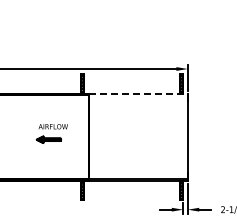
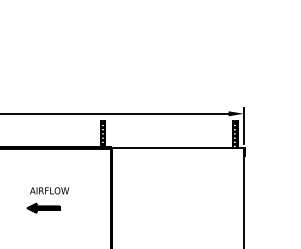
line: (138, 94) -> (177, 147), dashed -> solid
part: (51, 133) -> (47, 199), moved

